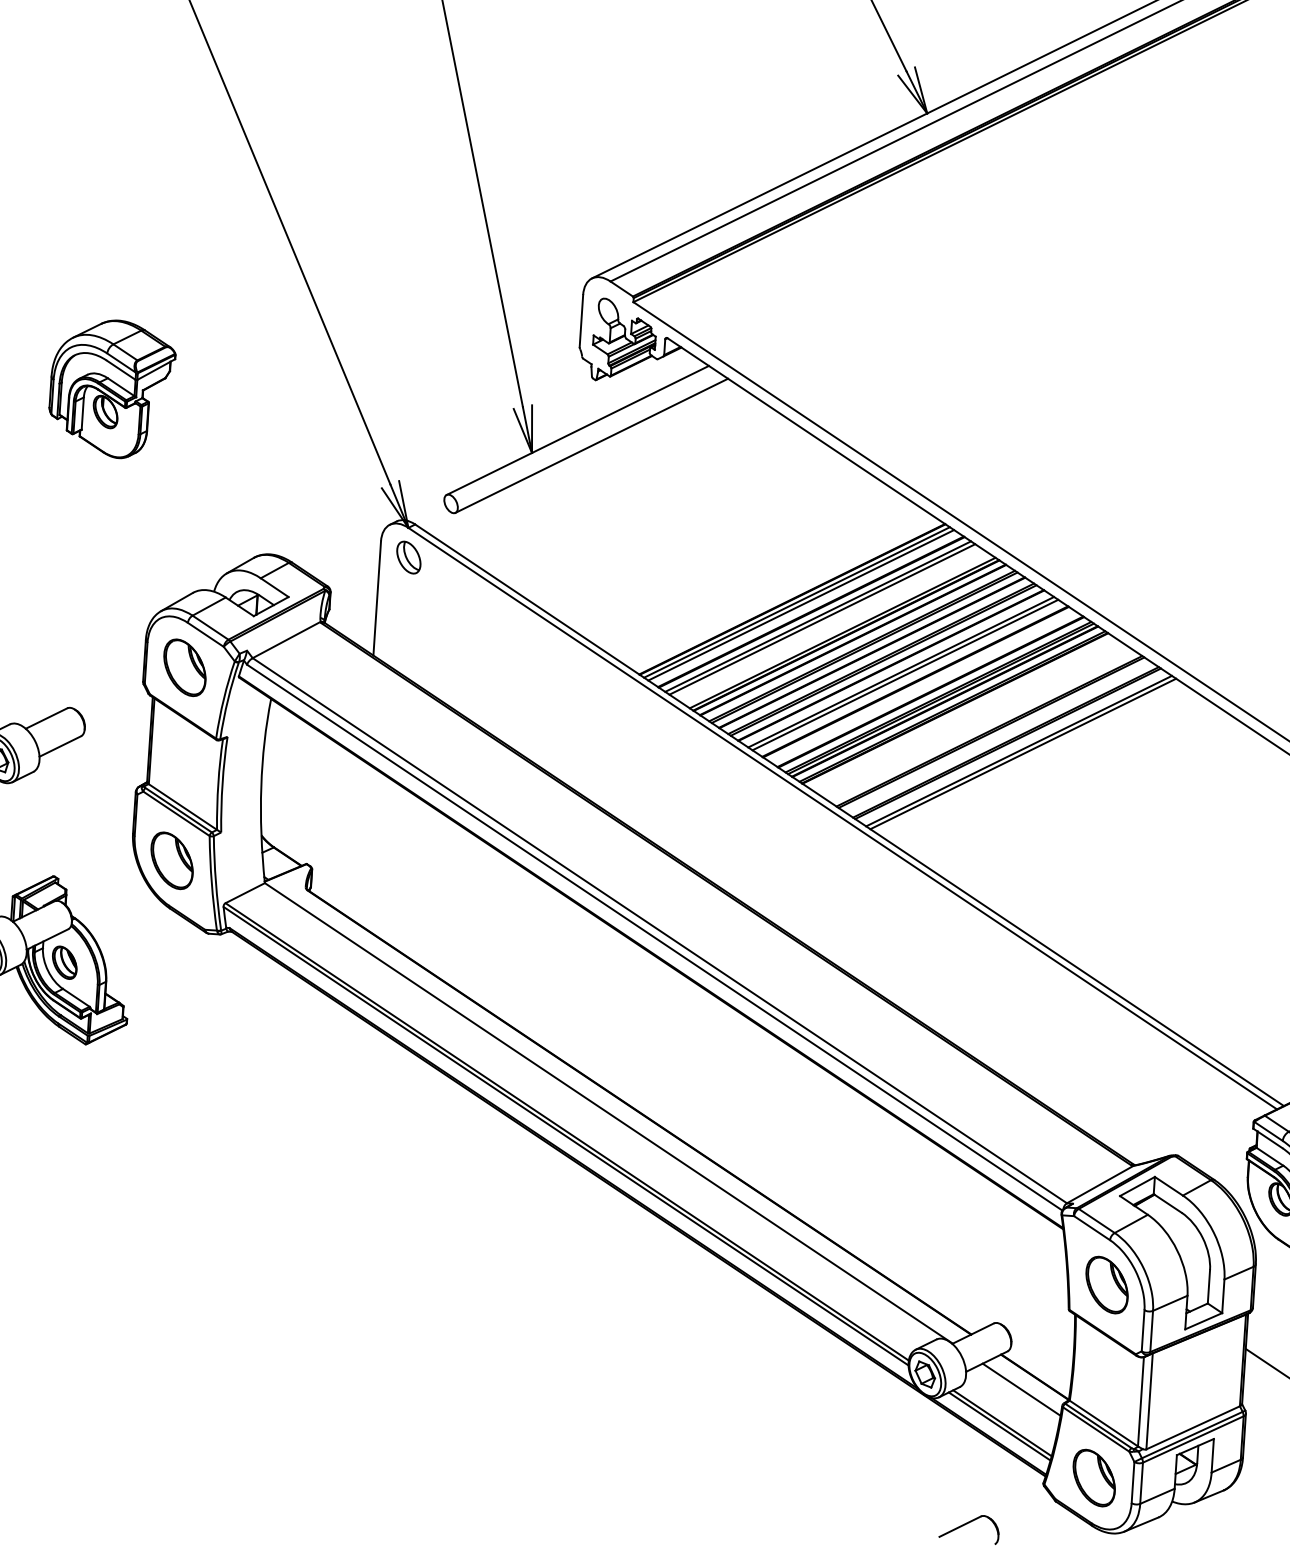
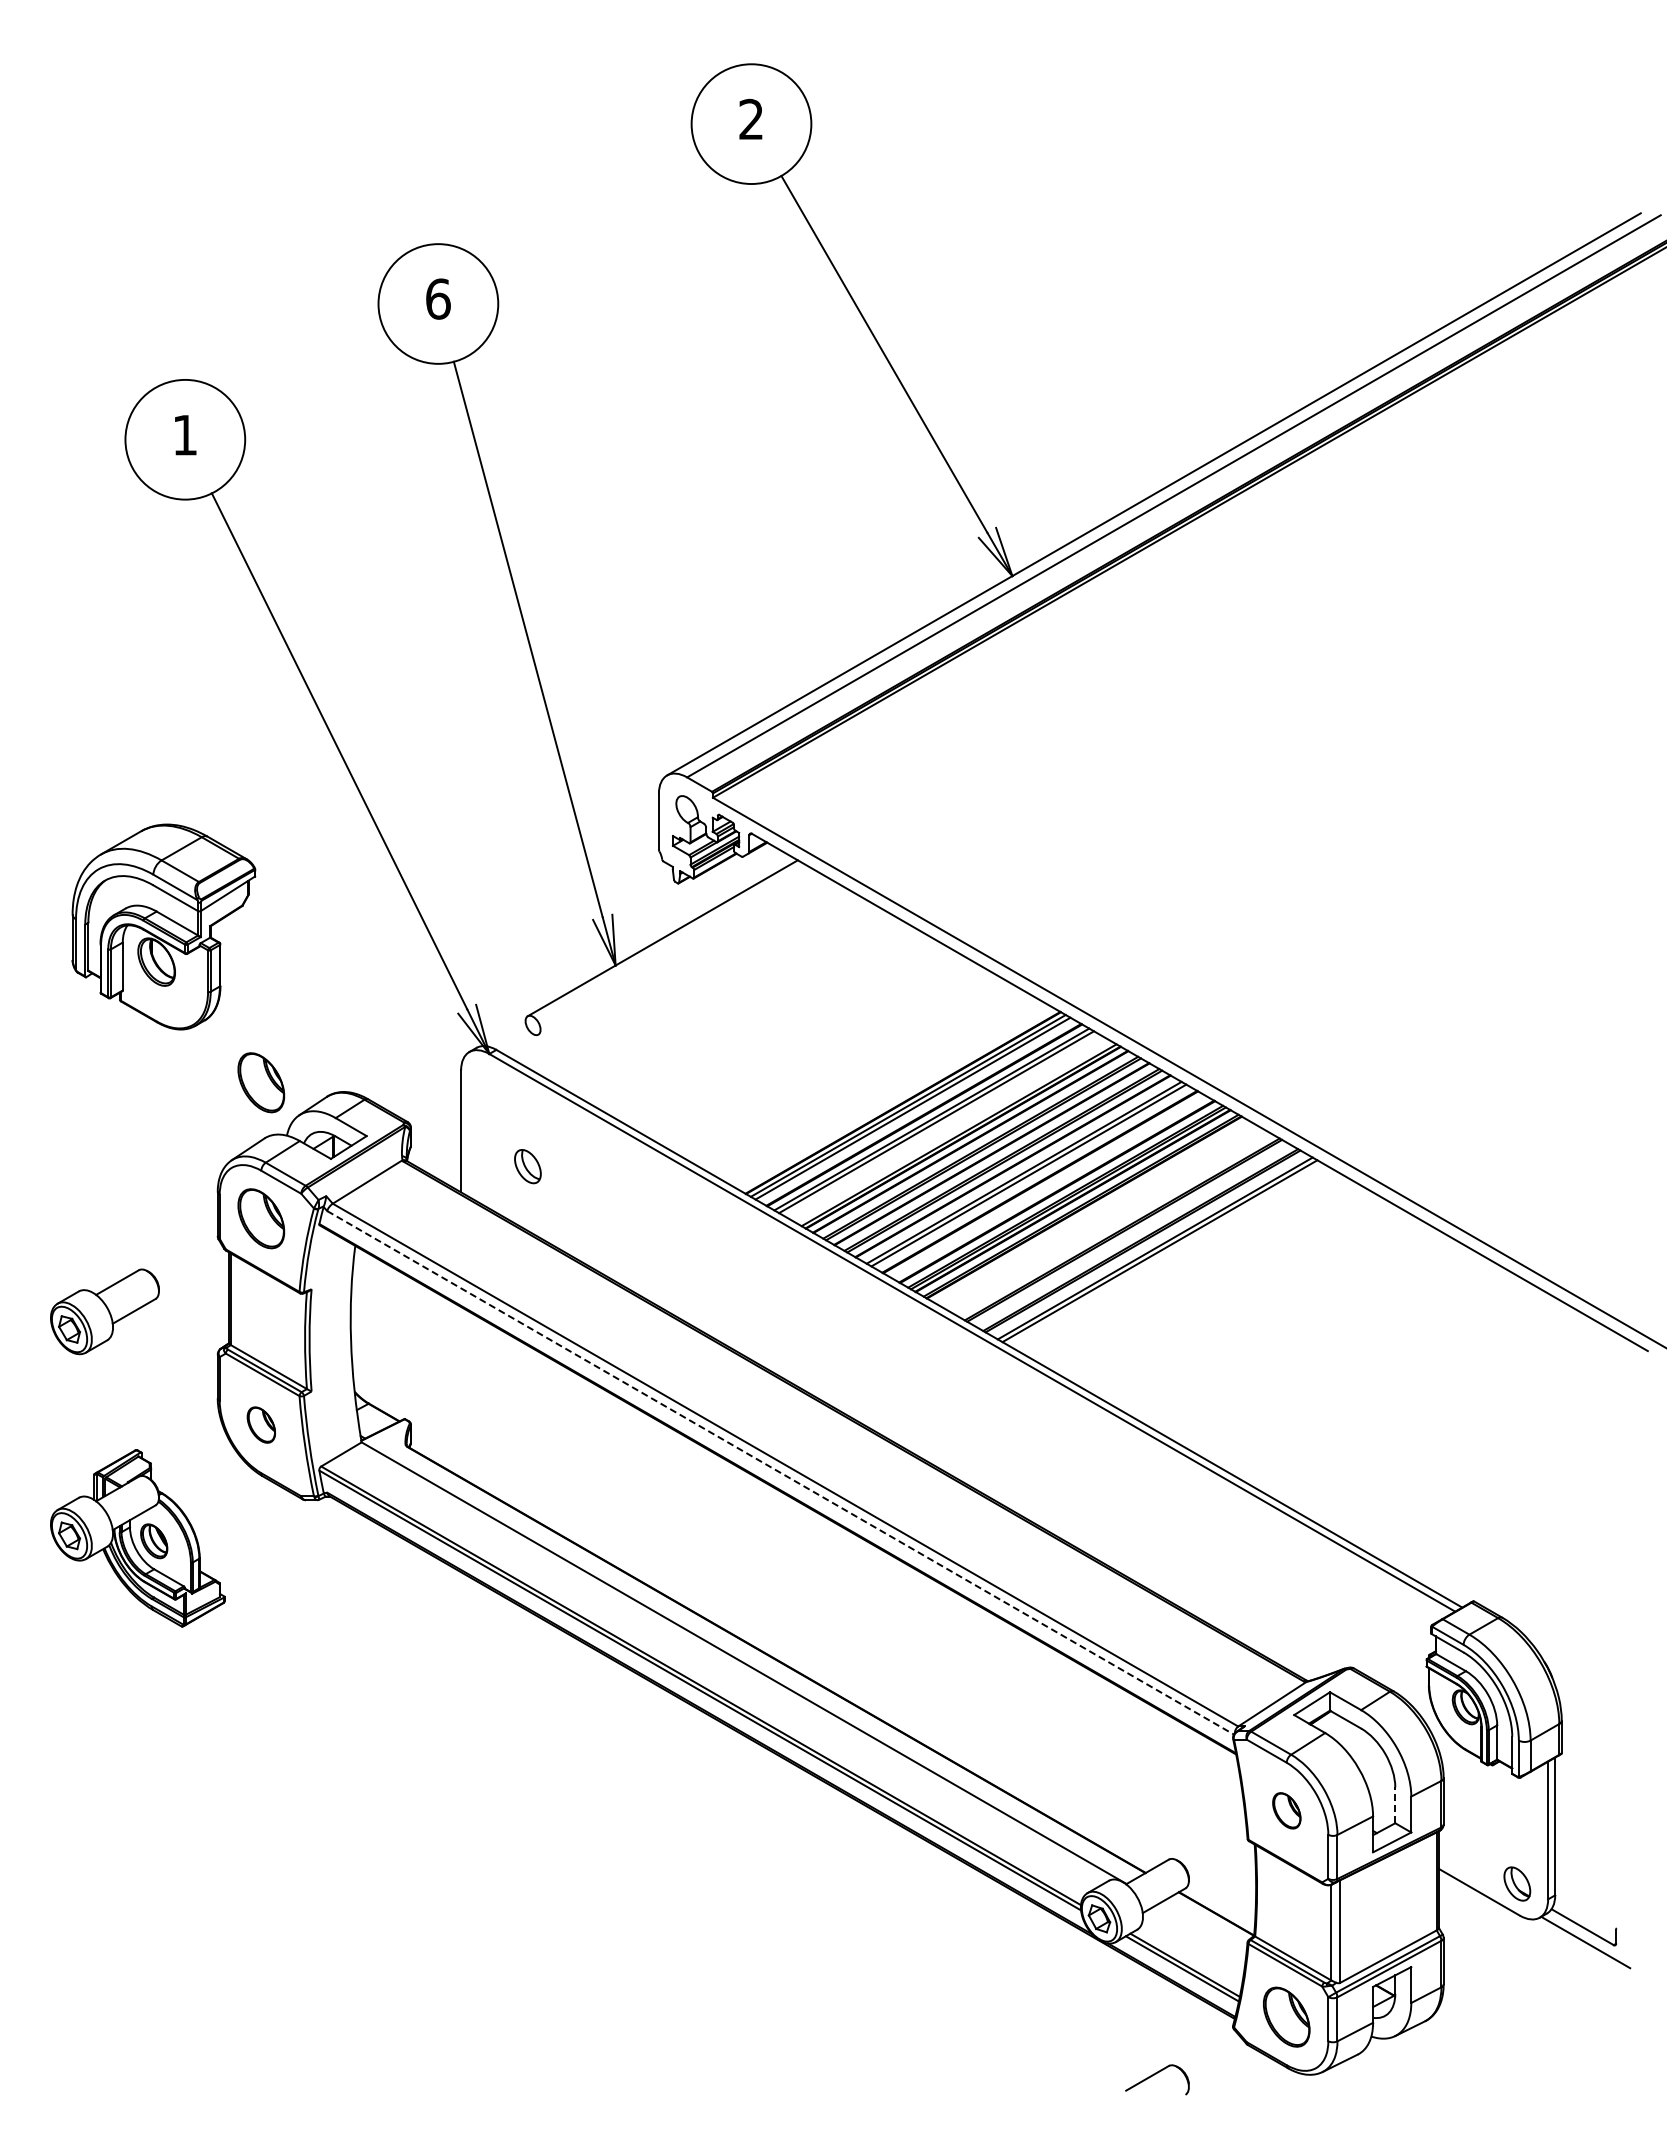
part: (111, 388) -> (163, 926), size x1.4
line: (591, 445) -> (678, 953), removed
part: (193, 540) -> (261, 1082), added
part: (408, 557) -> (527, 1166), moved
part: (172, 860) -> (261, 1424), size x0.6
line: (654, 938) -> (780, 1473), solid -> dashed
part: (1106, 1284) -> (1286, 1810), size x0.6
line: (1209, 1286) -> (1395, 1805), solid -> dashed
line: (1020, 1389) -> (1202, 1928), removed

